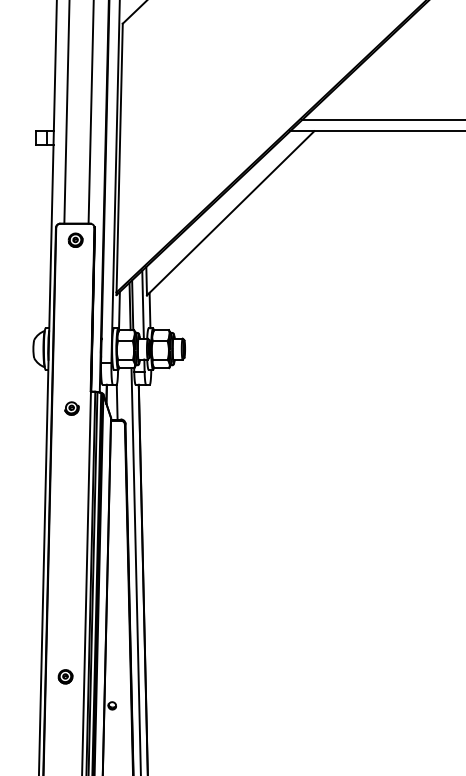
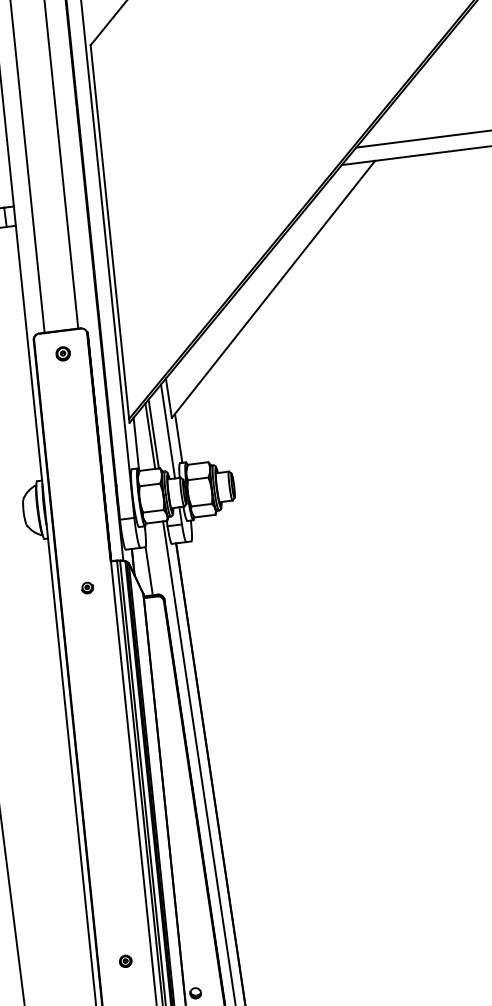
part: (75, 239) -> (62, 352), size x0.7
part: (71, 408) -> (86, 587), size x0.6
part: (65, 676) -> (125, 960), size x0.6

